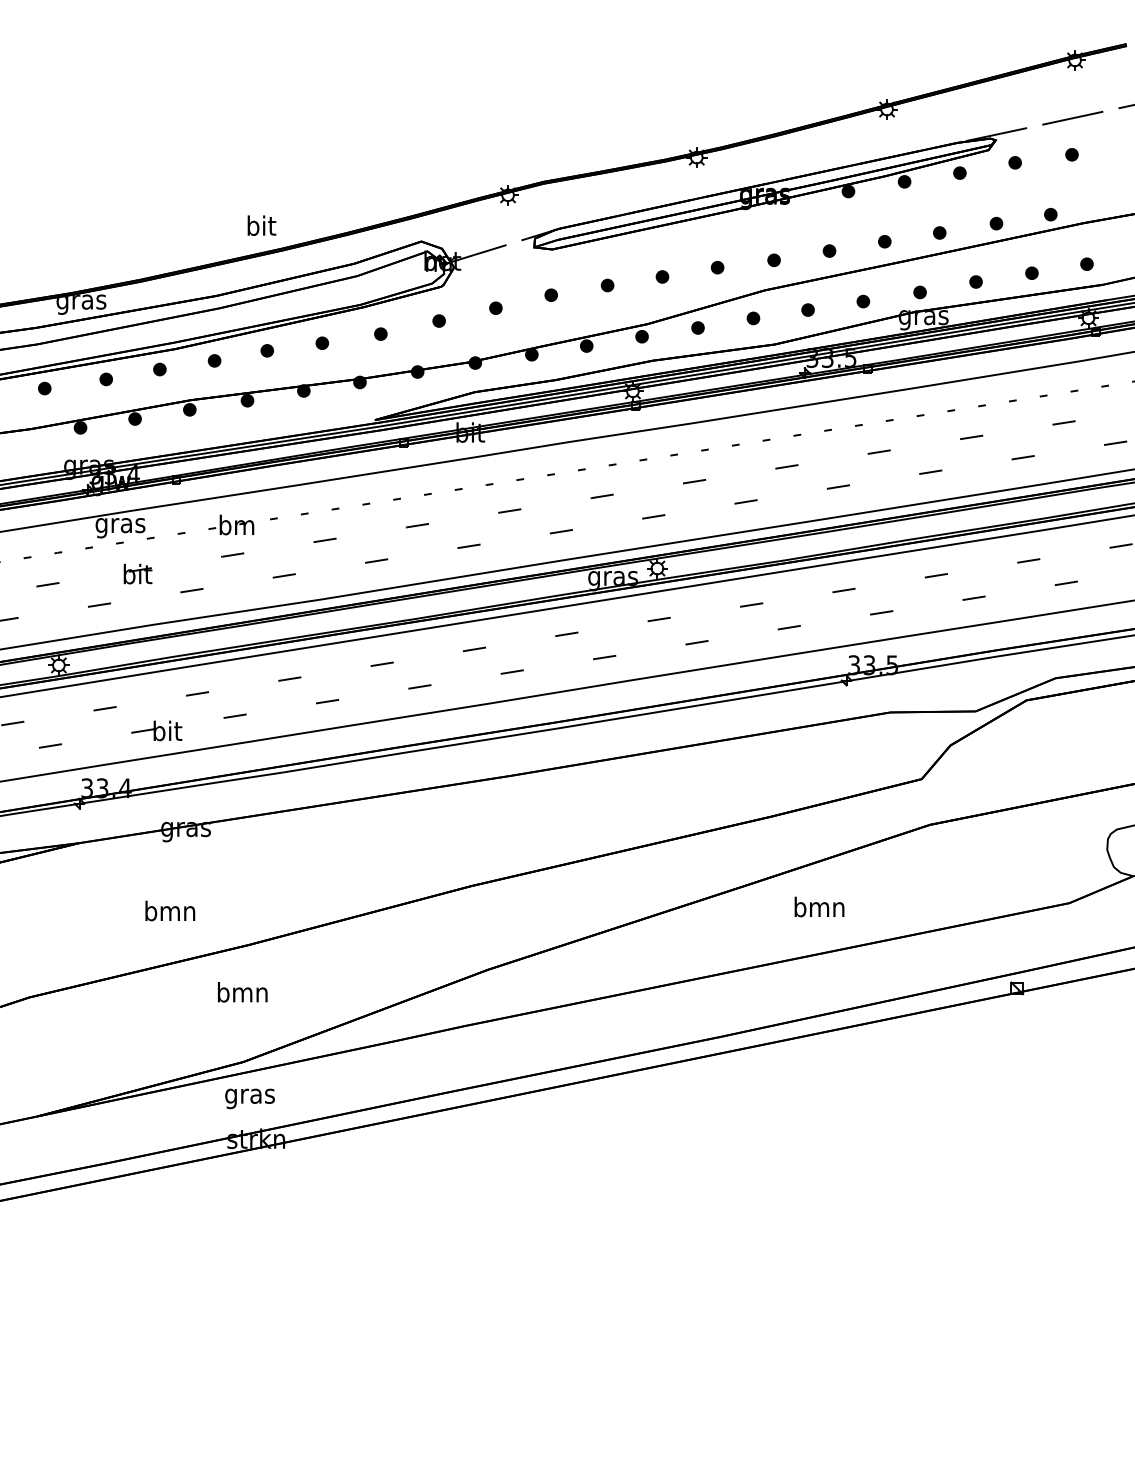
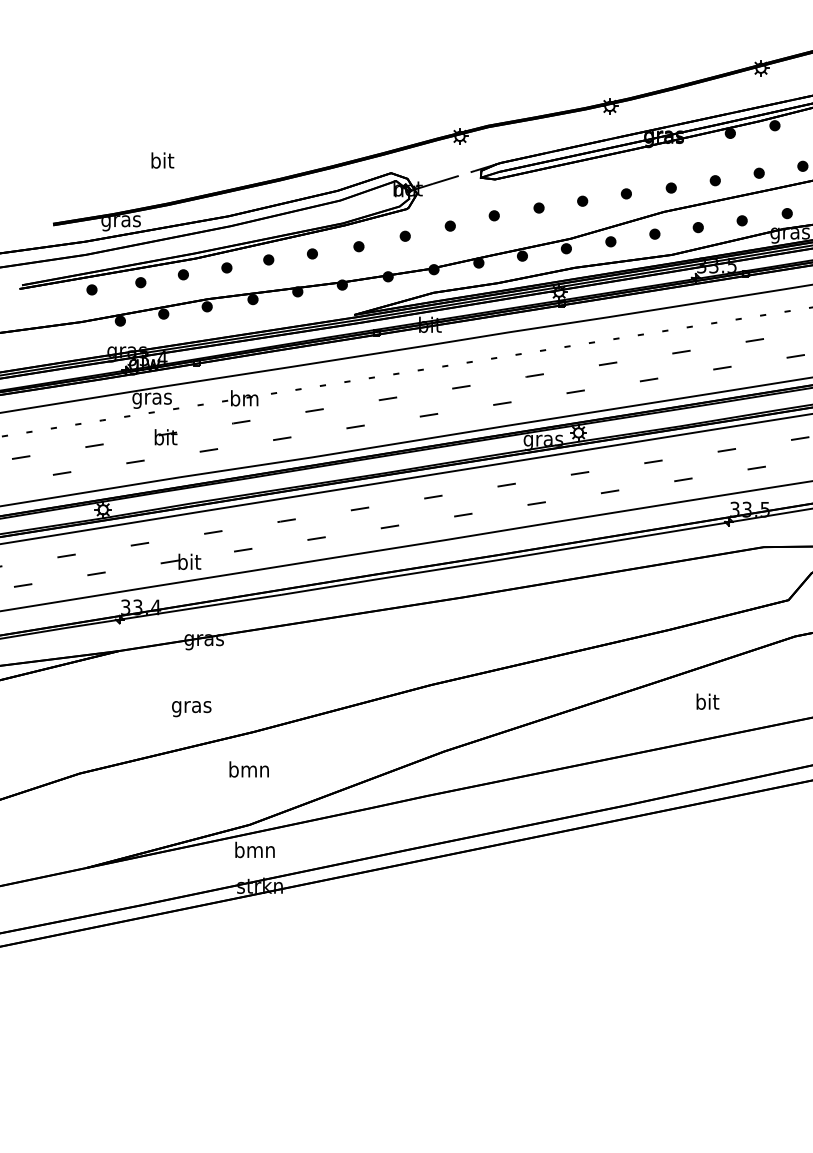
text: (261, 225) -> (162, 160), moved
text: (819, 906) -> (707, 701), bmn -> bit
text: (170, 913) -> (191, 706), bmn -> gras
text: (249, 1096) -> (254, 852), gras -> bmn

